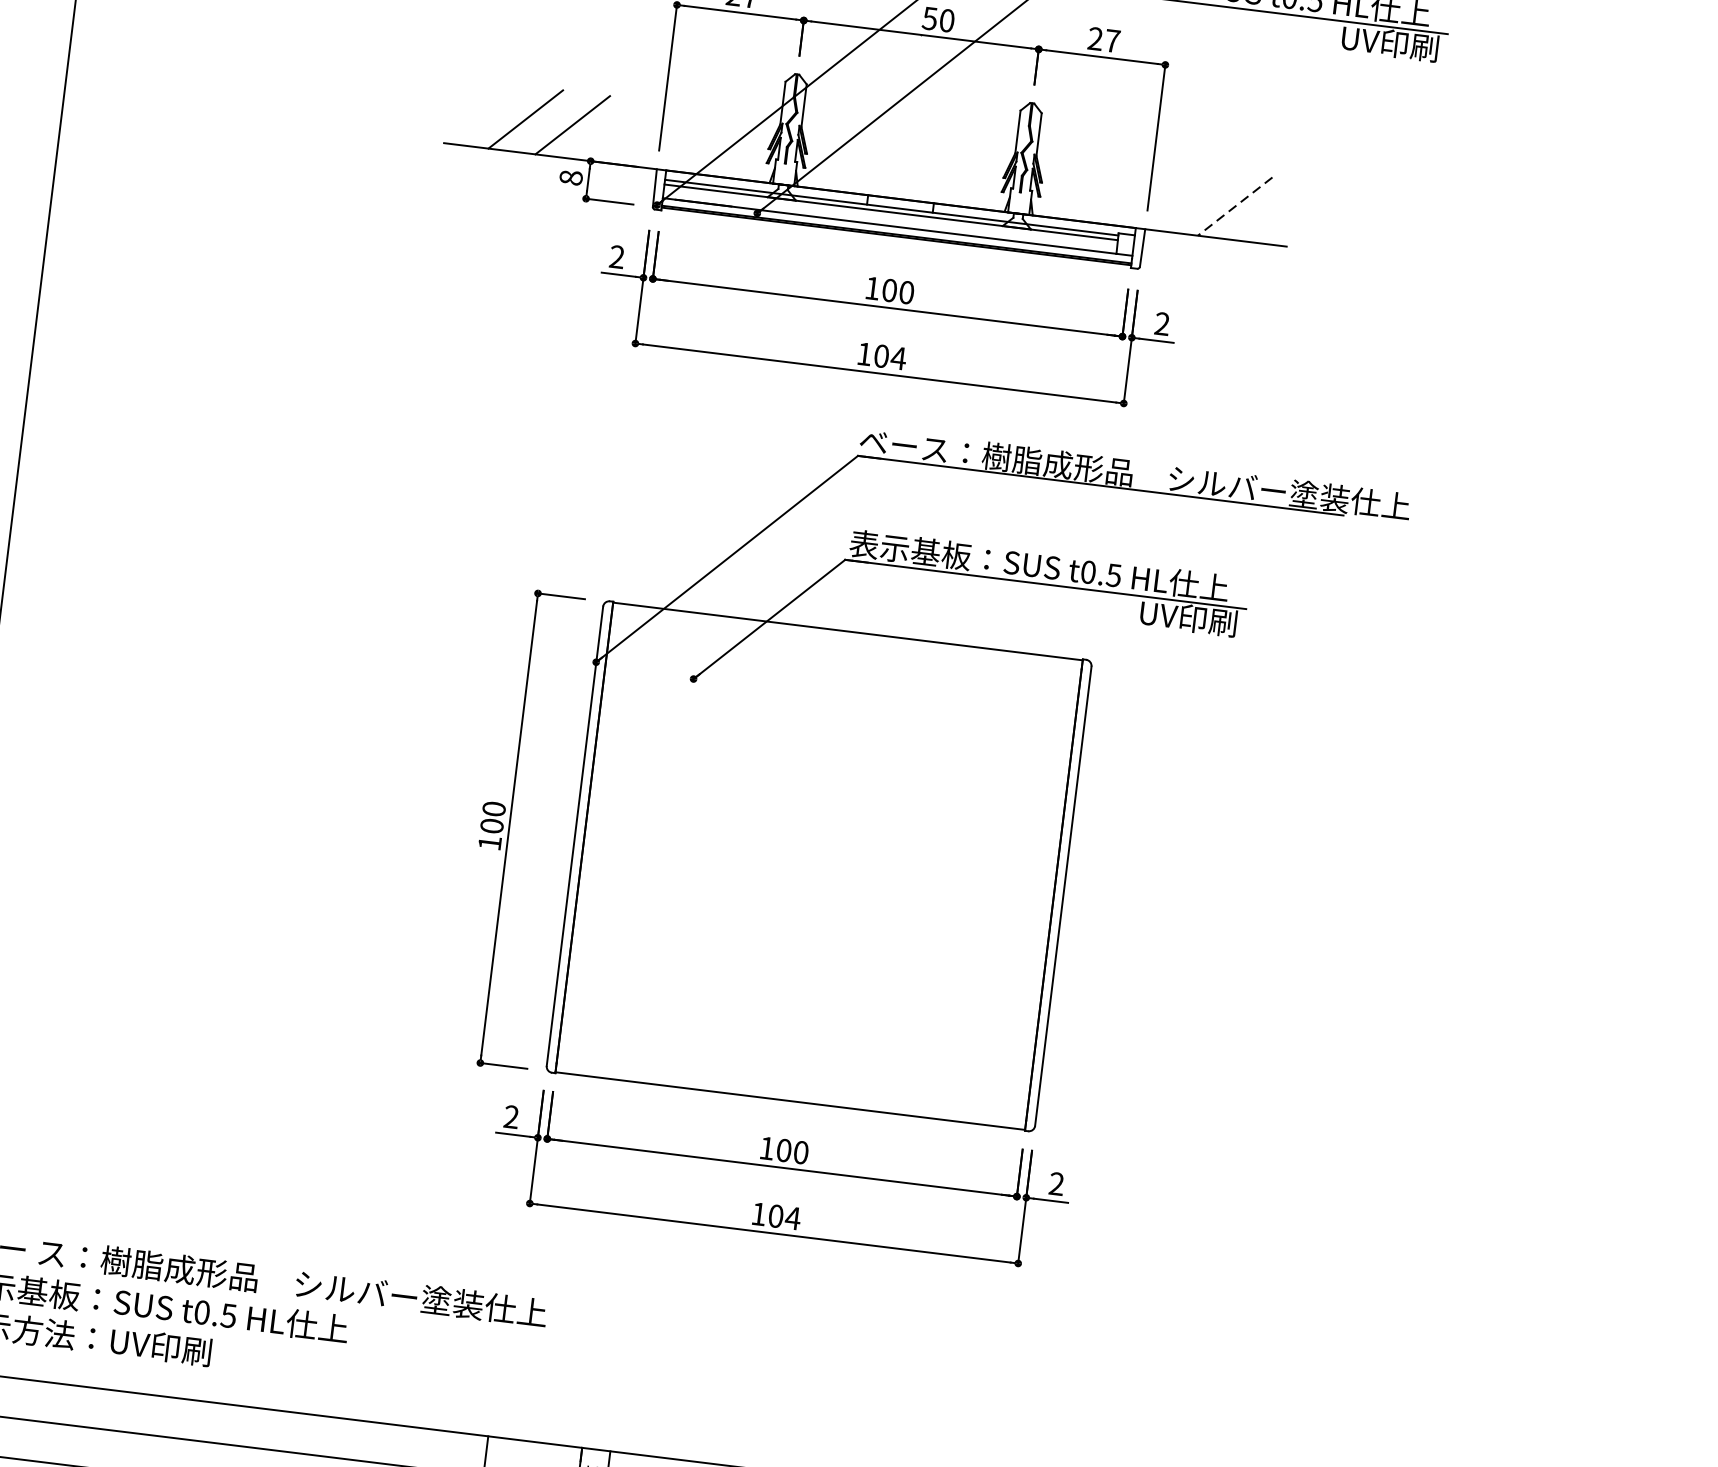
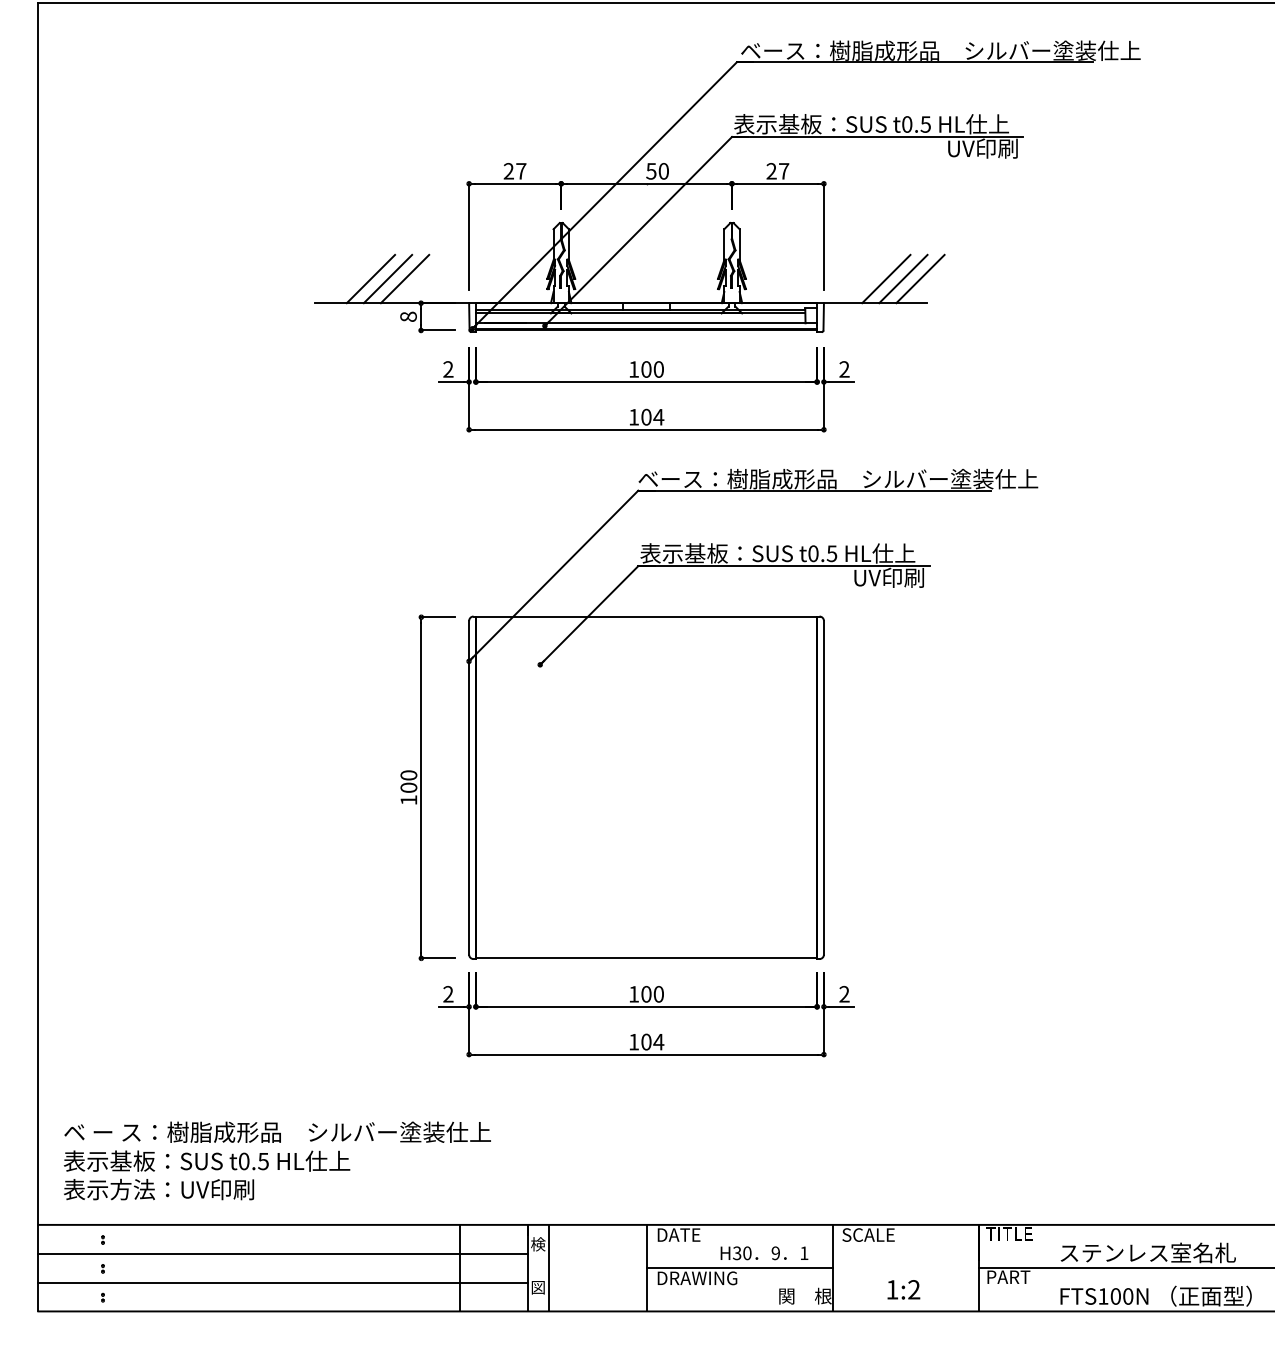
line: (548, 121) -> (387, 278), added
line: (1233, 207) -> (885, 279), dashed -> solid
line: (1258, 208) -> (903, 278), added
line: (1282, 211) -> (920, 278), added

